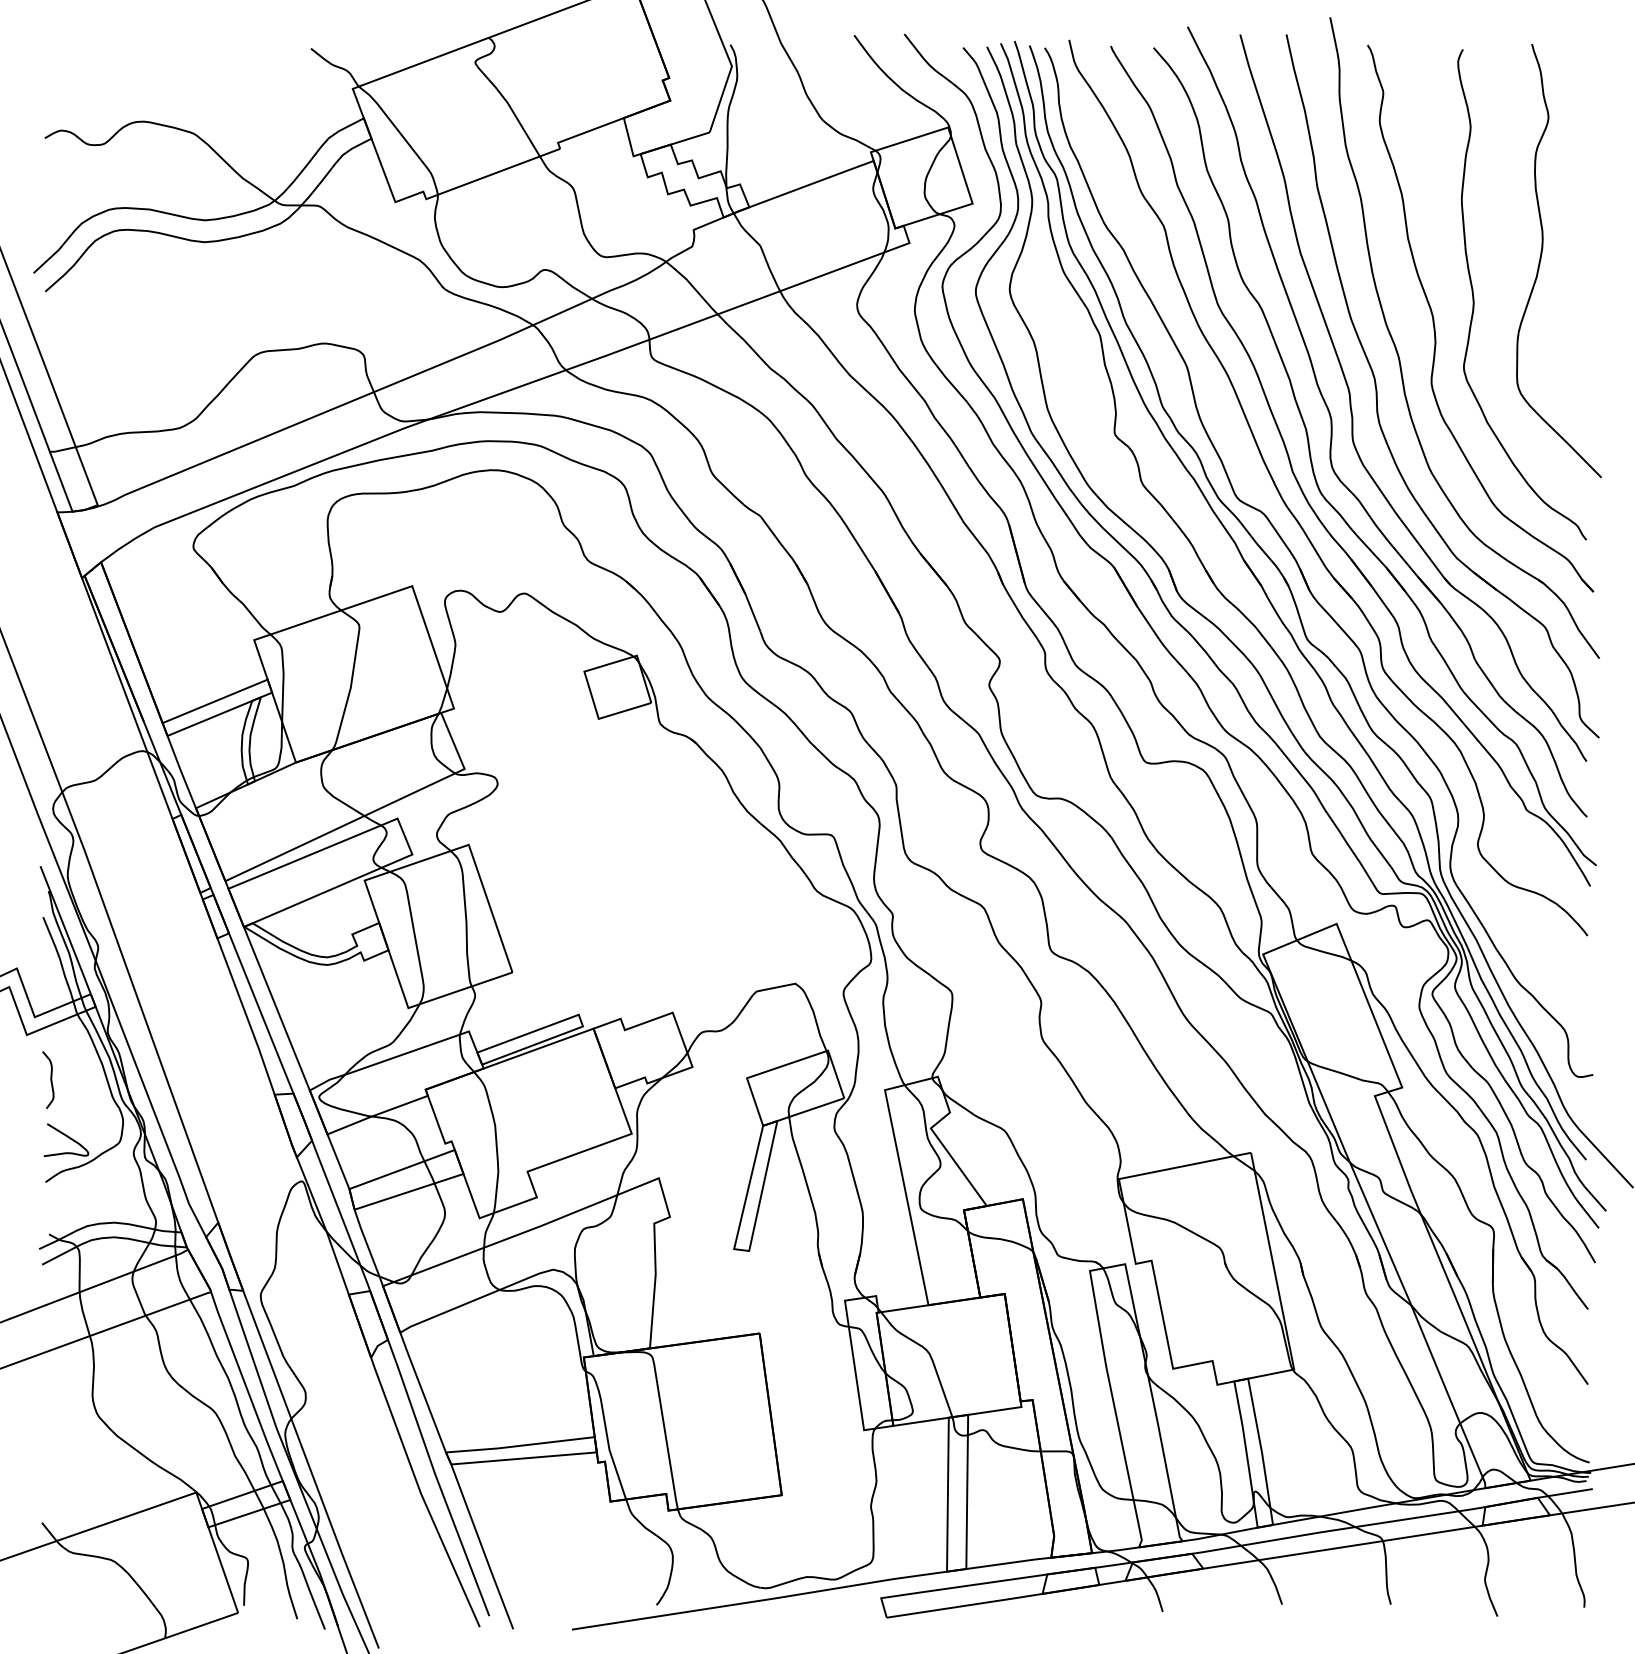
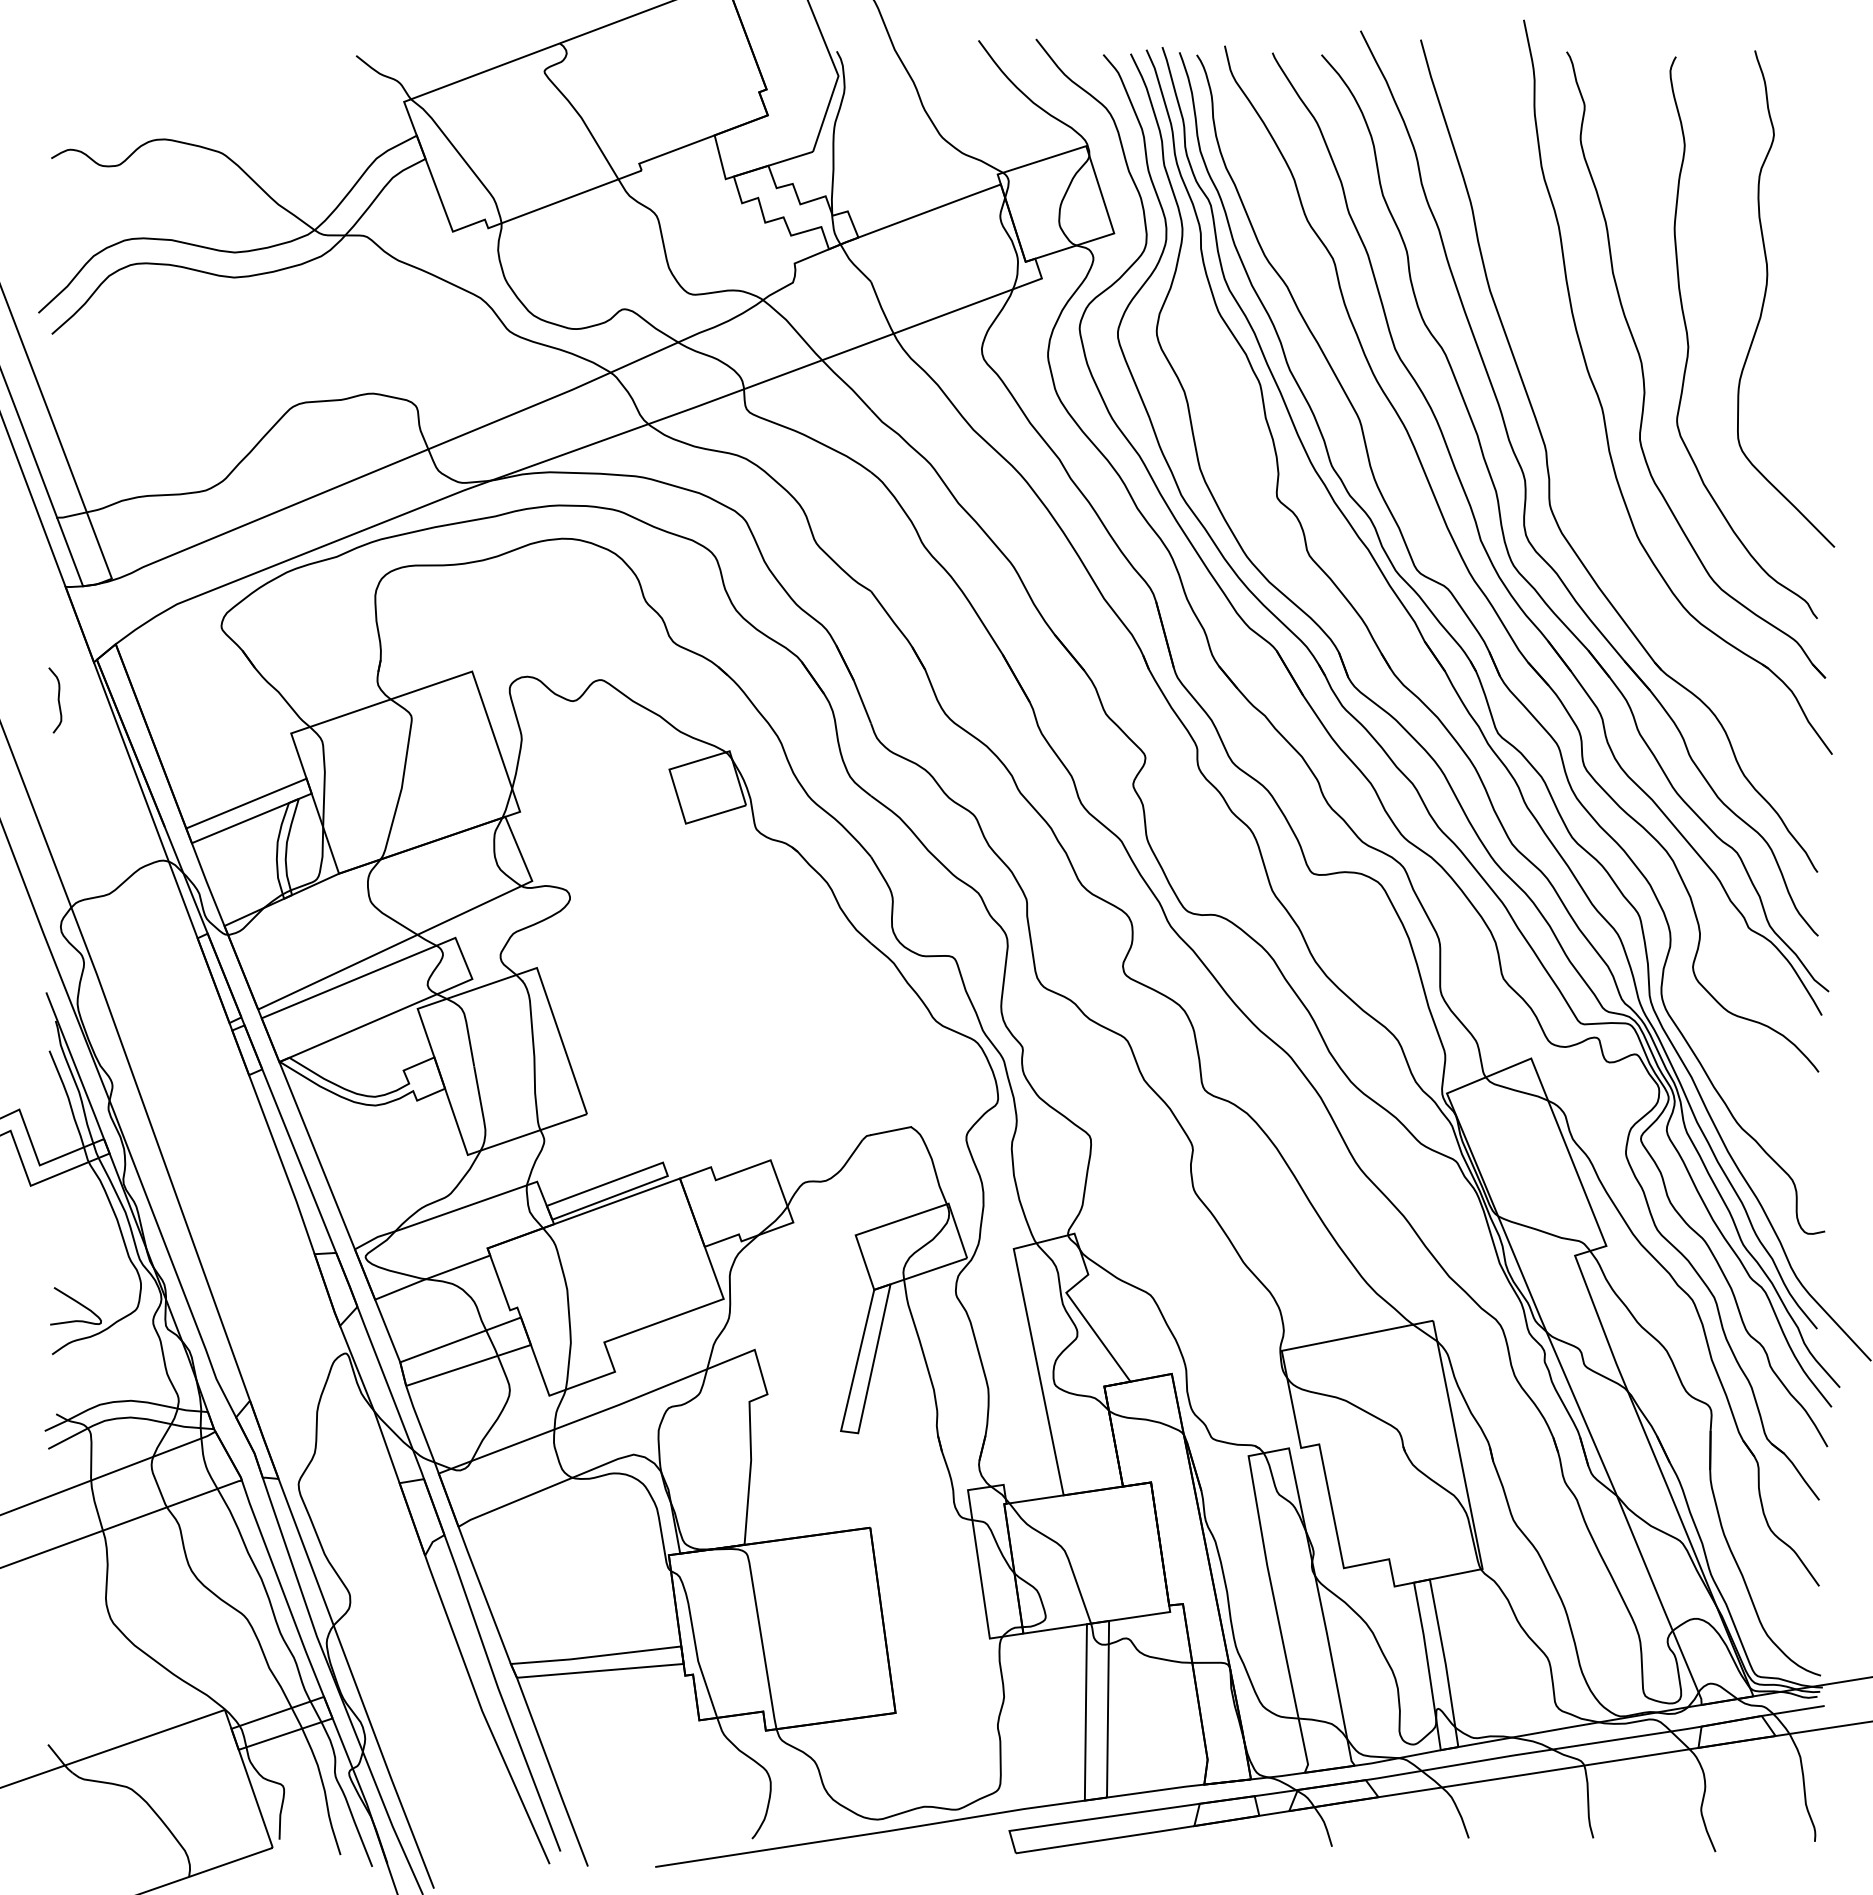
part: (1377, 395) -> (1578, 453), removed
curve: (50, 1080) -> (57, 700), moved

